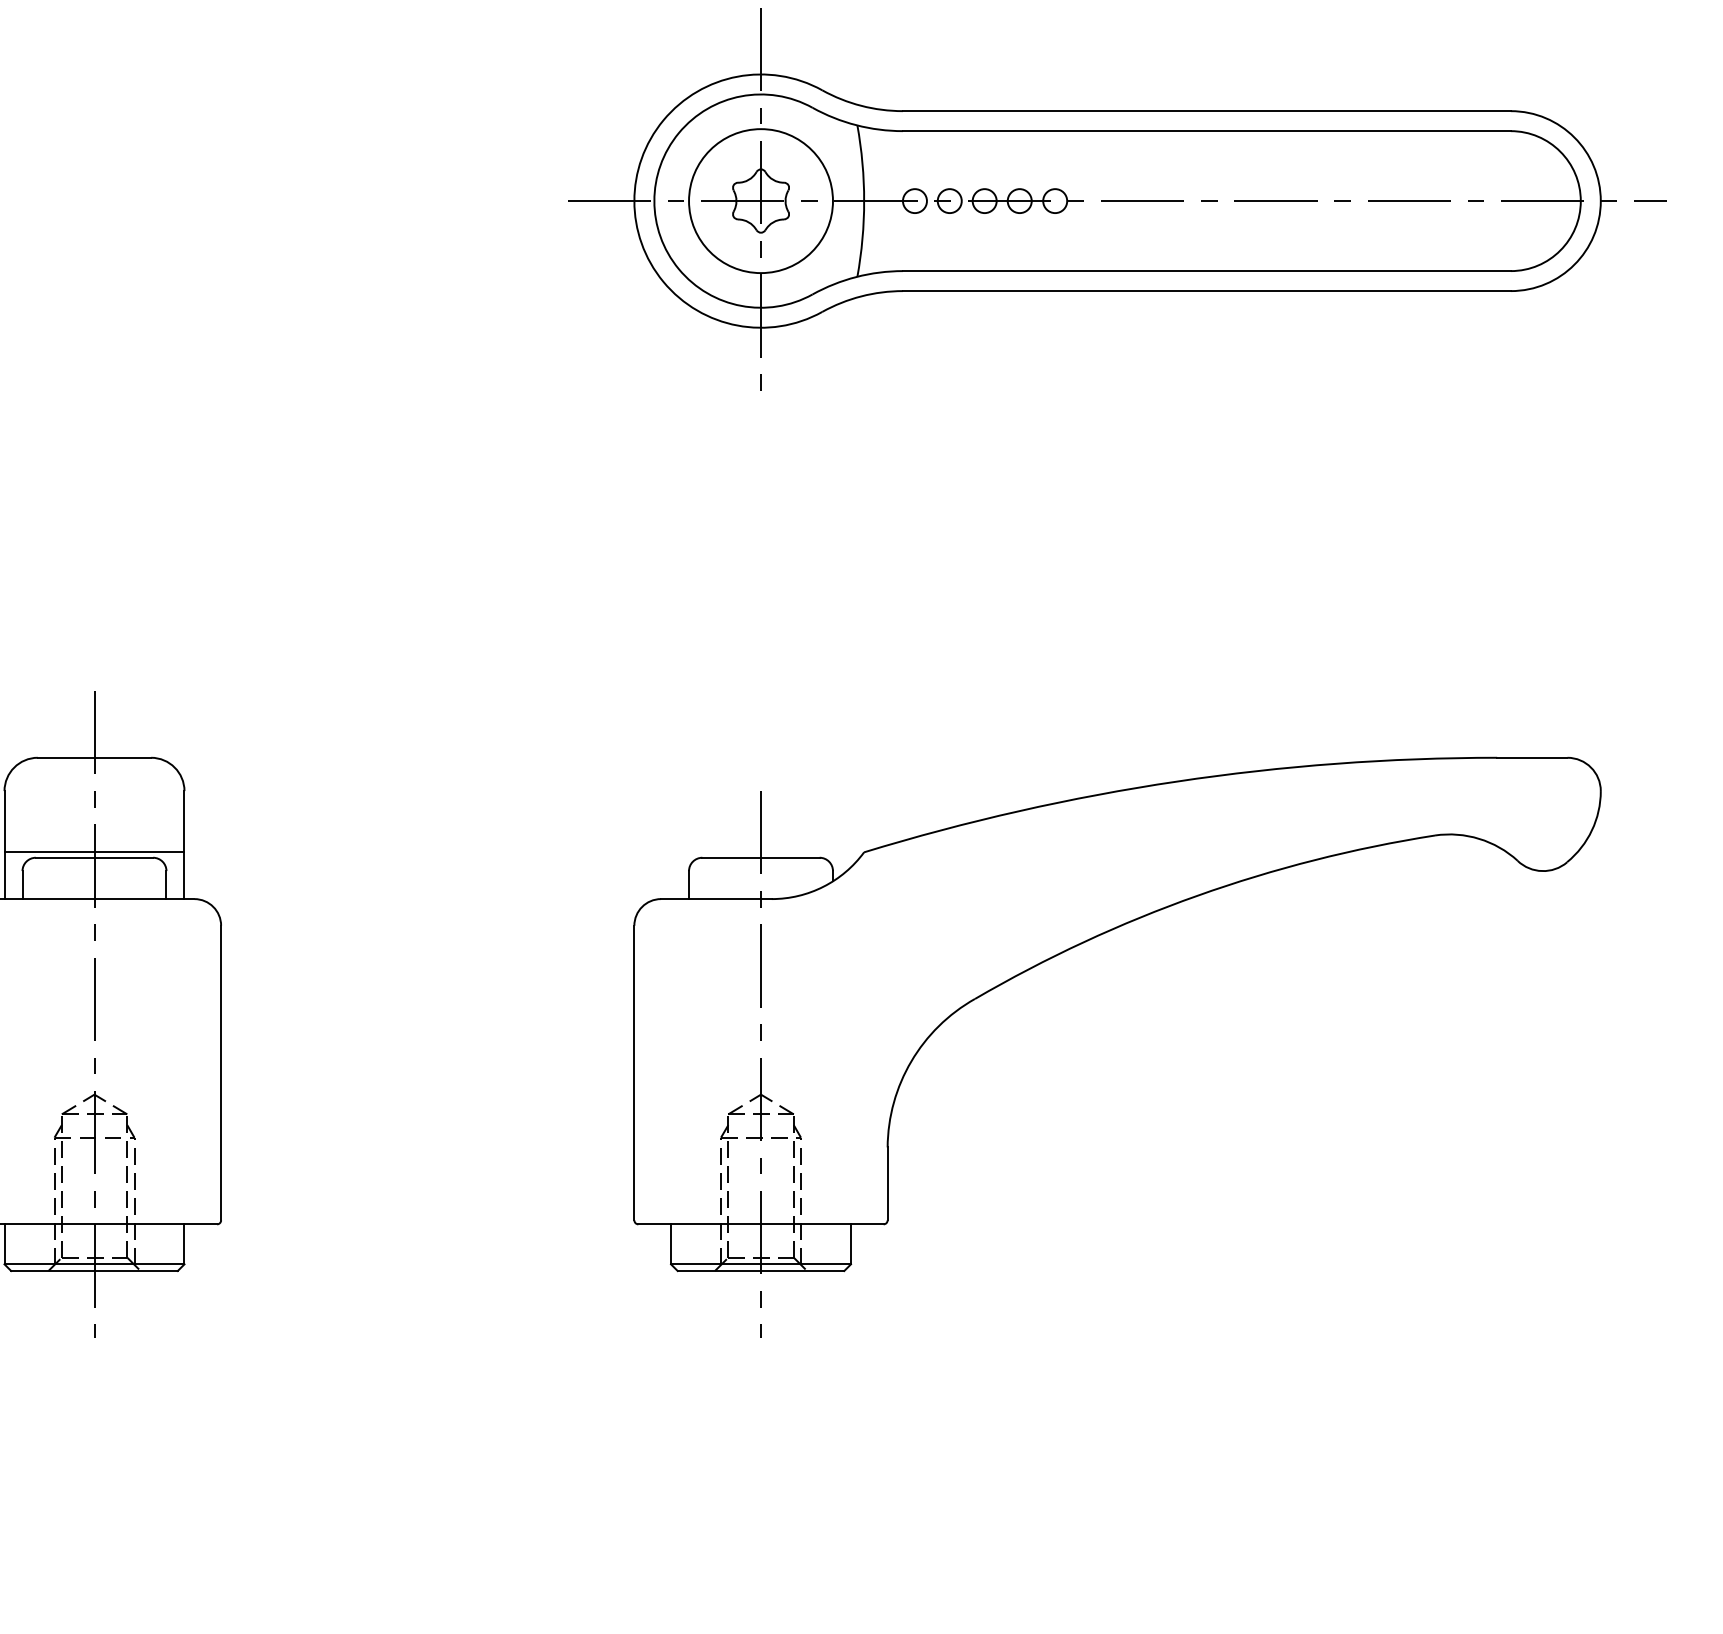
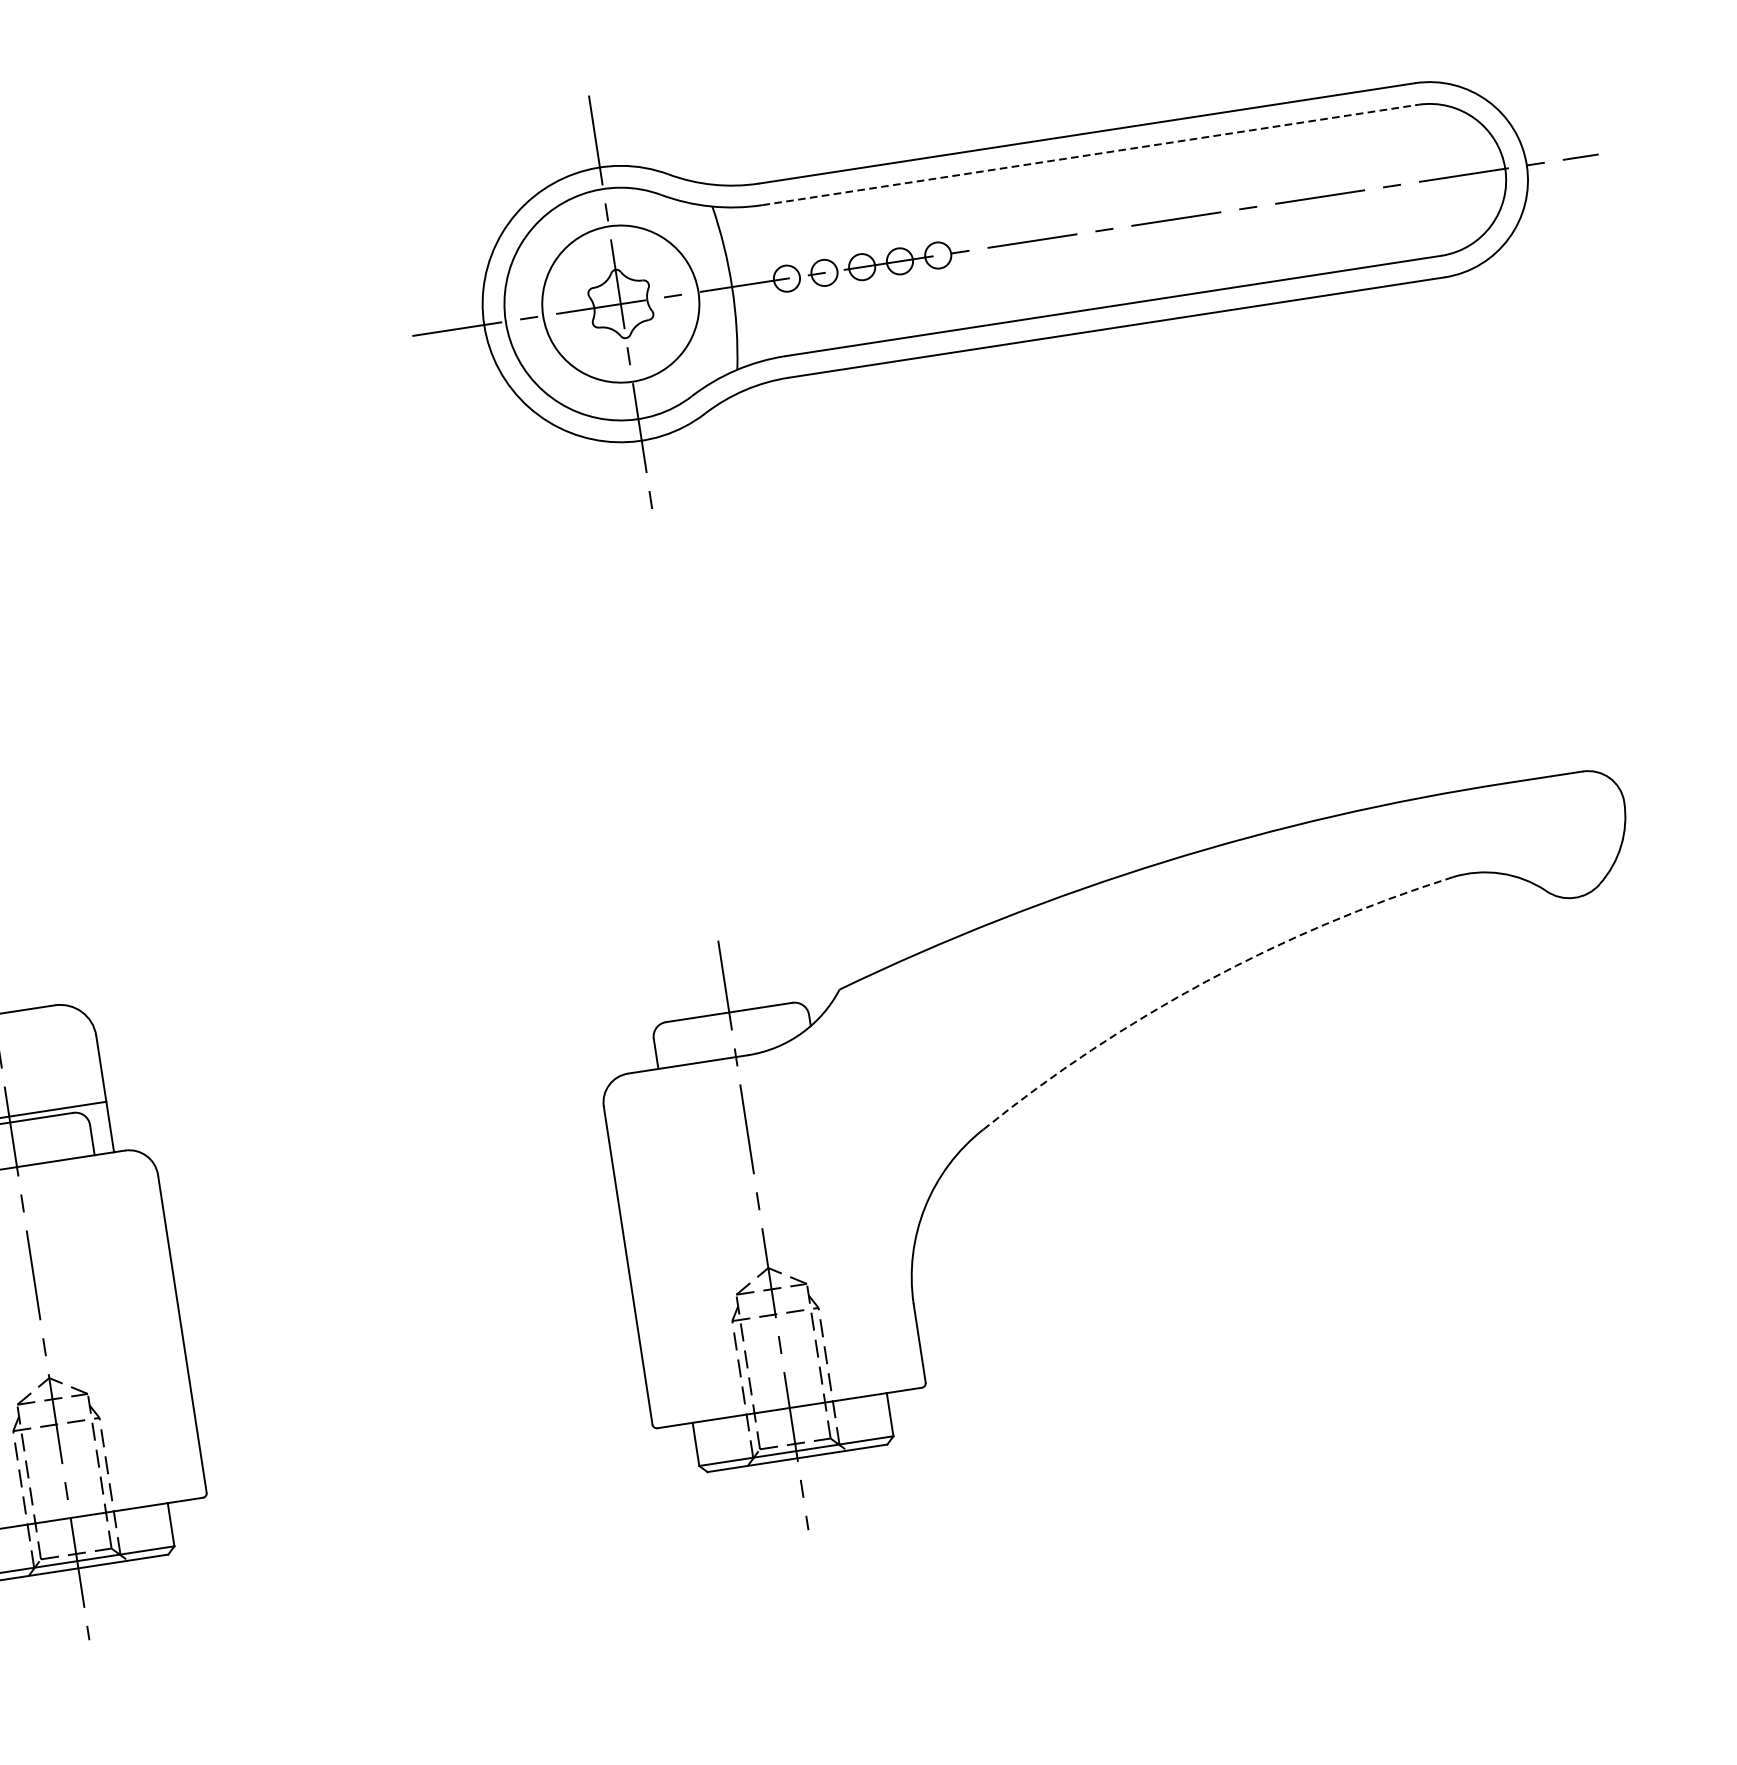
line: (1206, 131) -> (1089, 155), solid -> dashed
arc: (1197, 895) -> (1206, 981), solid -> dashed

